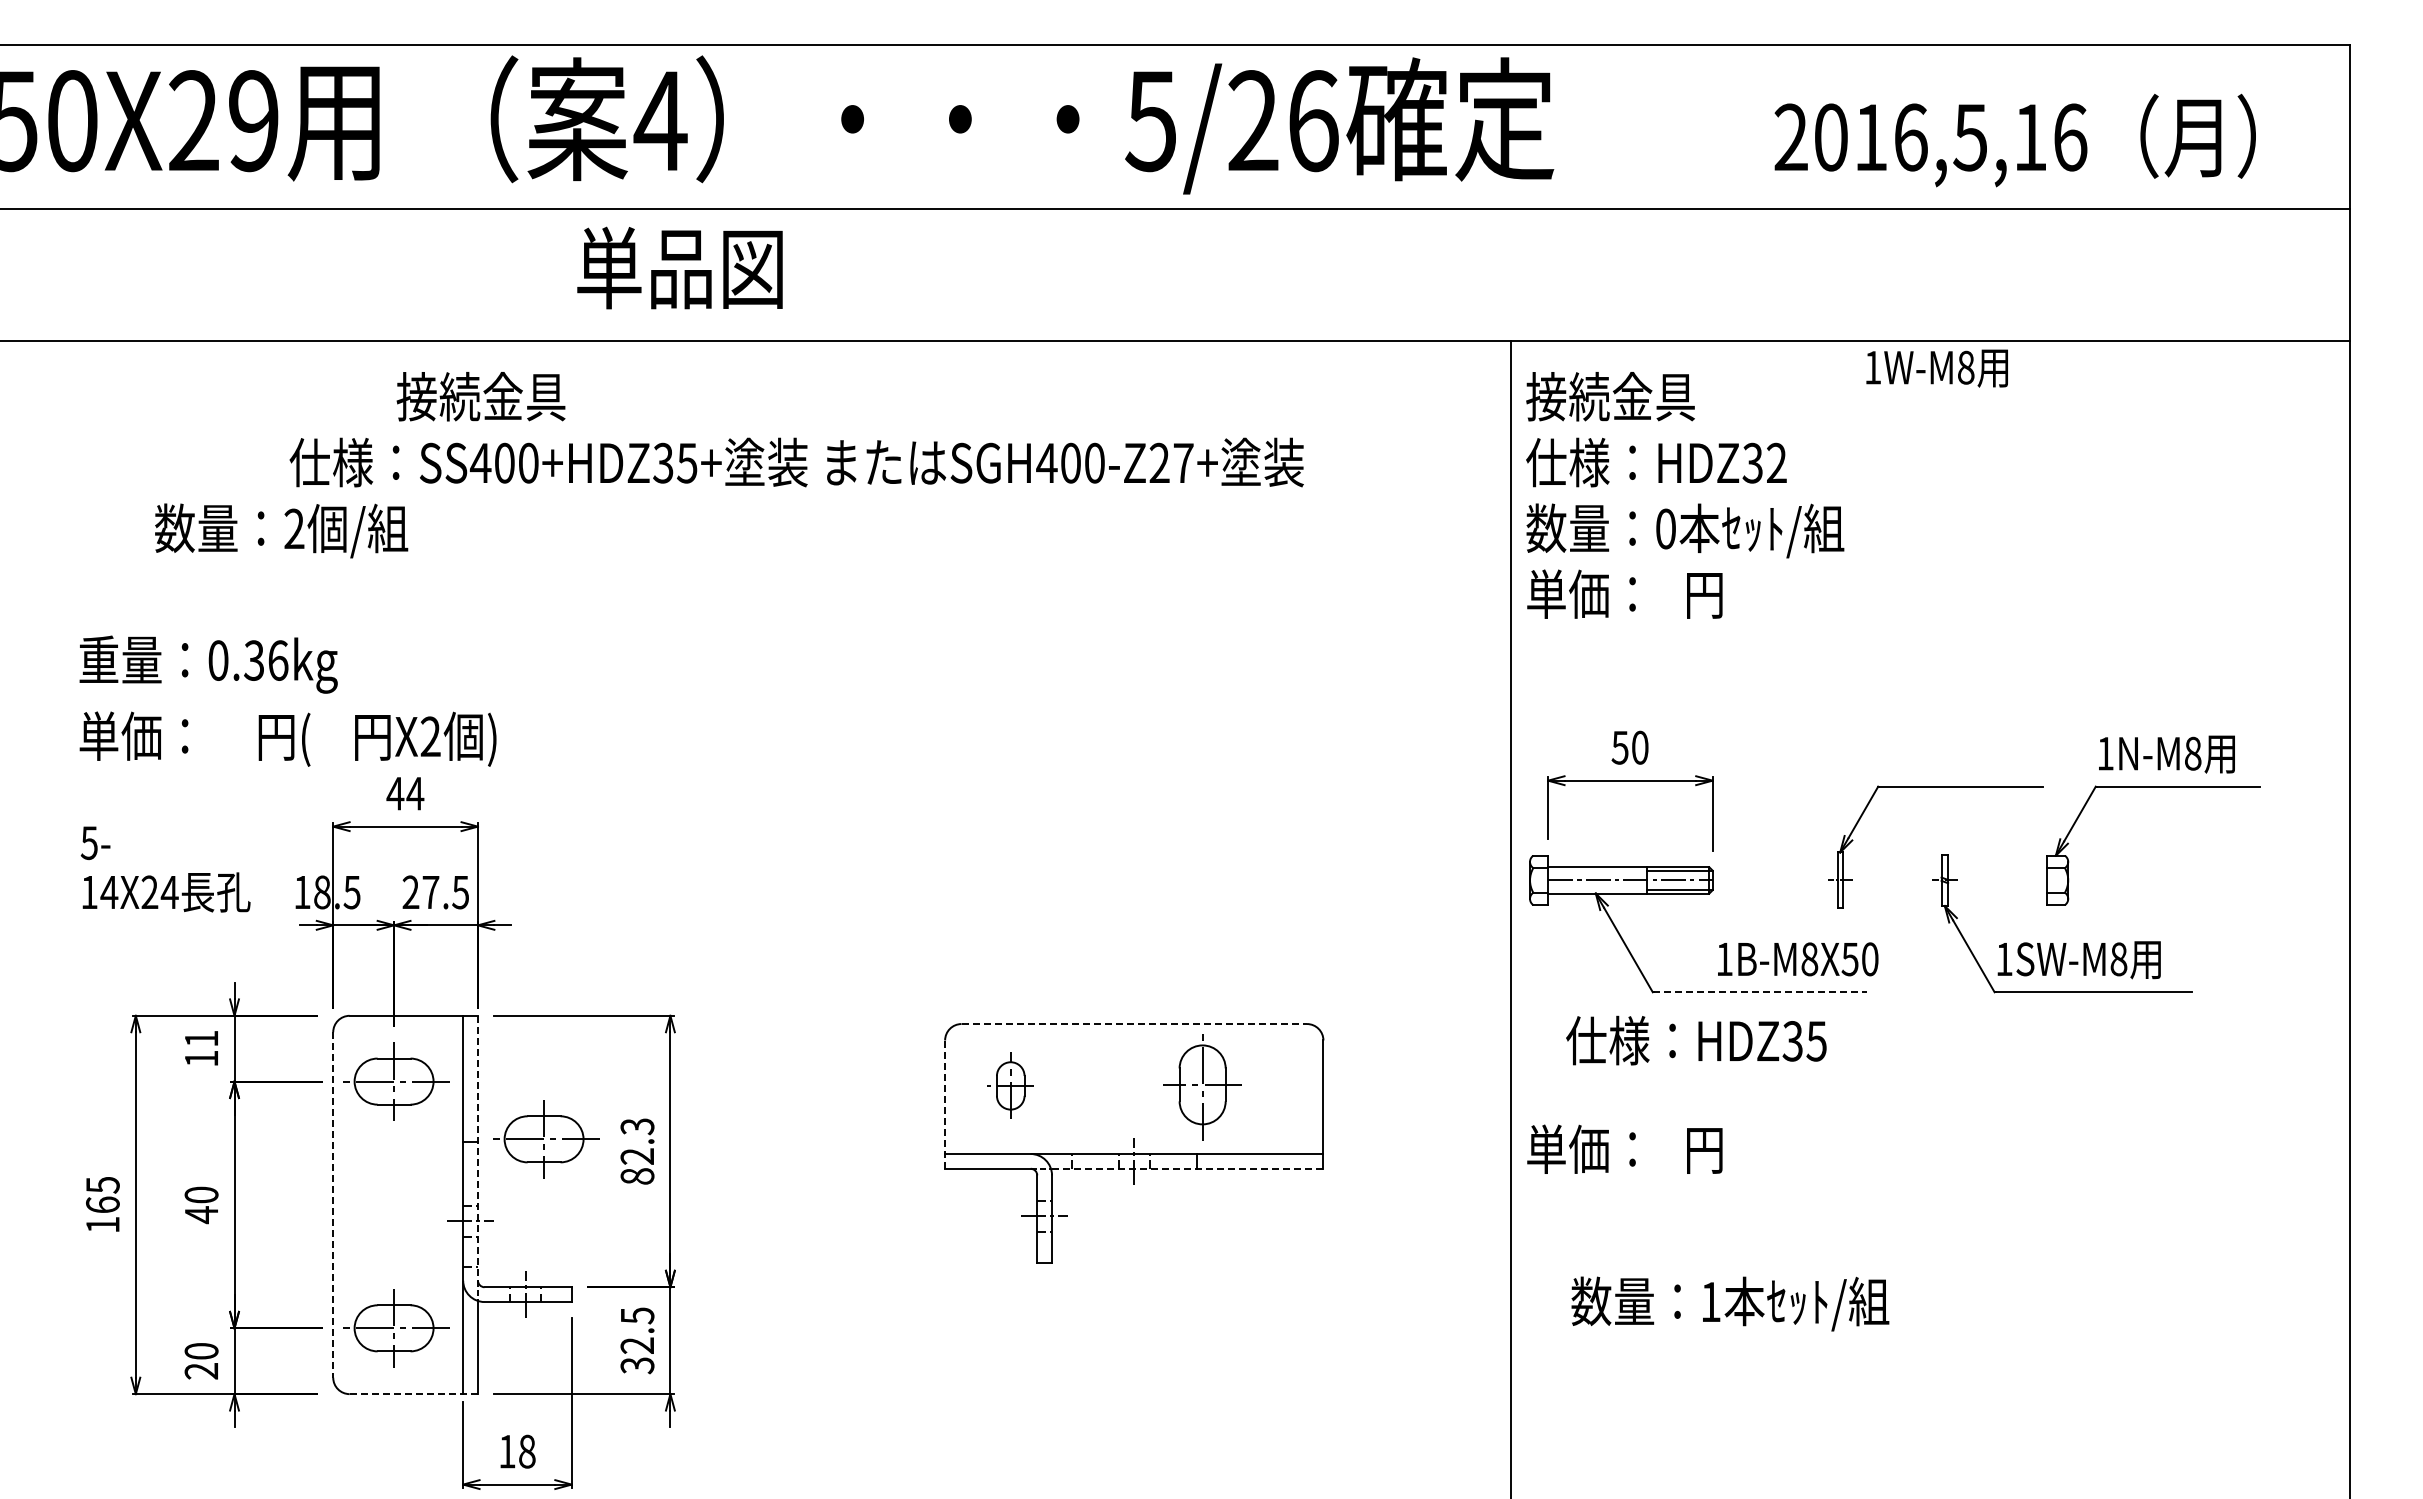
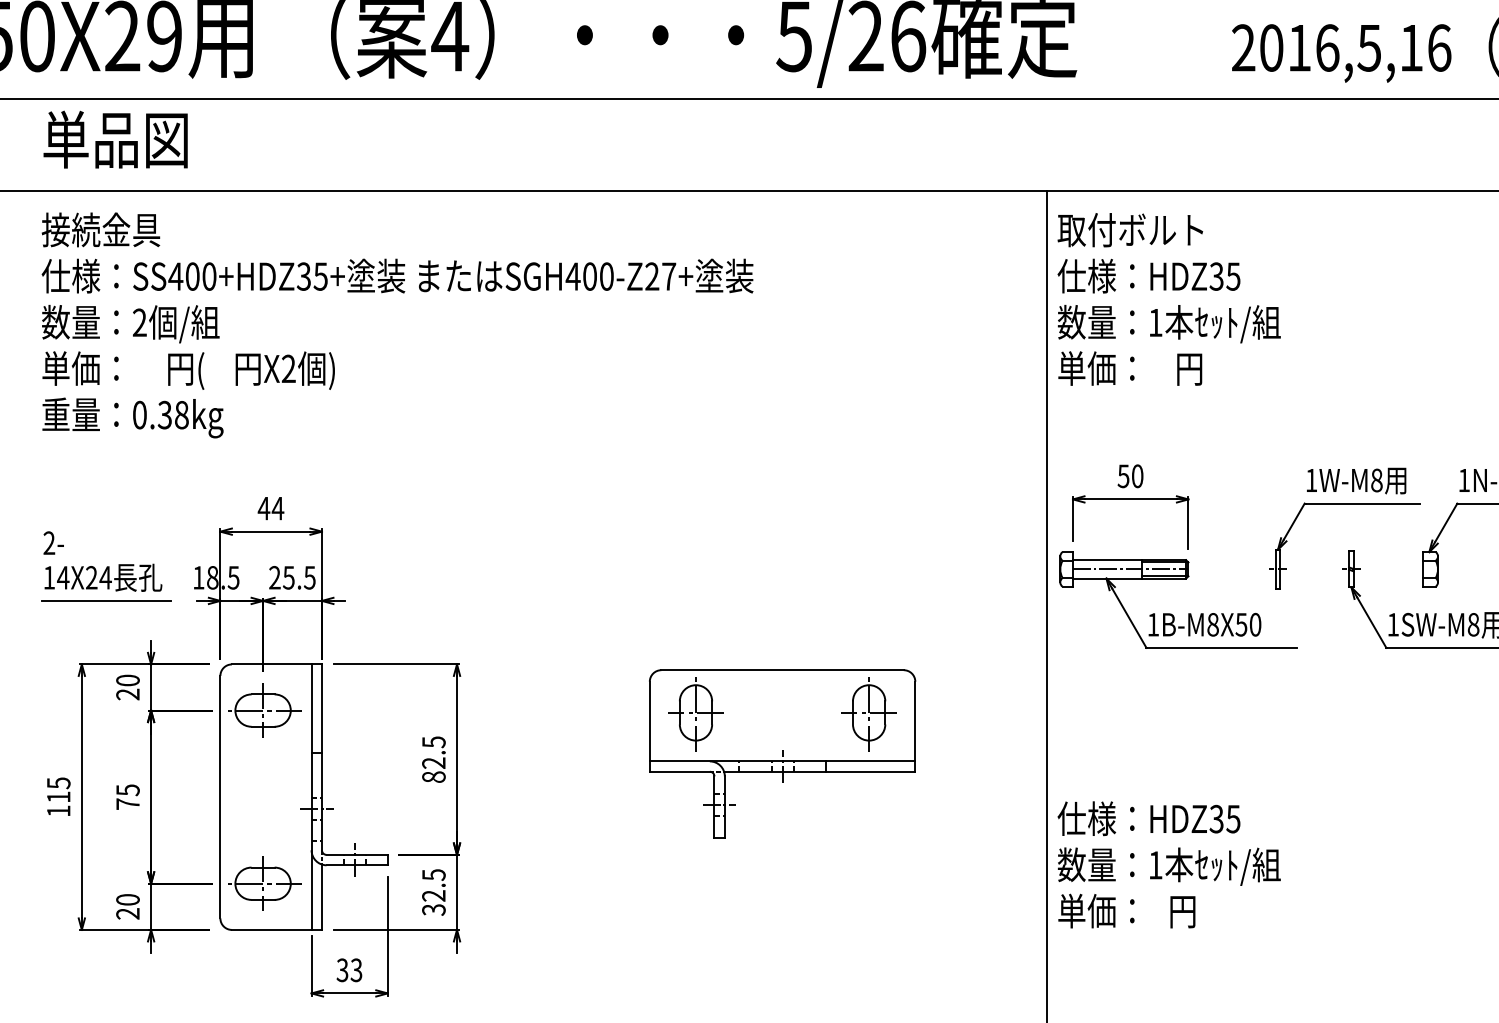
text: (679, 267) -> (115, 139), moved
text: (1936, 368) -> (1356, 481), moved
text: (480, 396) -> (100, 229), moved
text: (1629, 396) -> (1130, 229), 接続金具 -> 取付ボルト
text: (796, 462) -> (397, 276), moved
text: (1776, 462) -> (1233, 276), HDZ32 -> HDZ35
text: (1665, 528) -> (1155, 322), 0 -> 1
text: (281, 530) -> (130, 323), moved
text: (1709, 595) -> (1186, 369), 単価：   円 -> 単価：    円
text: (278, 660) -> (181, 415), 0.36kg -> 0.38kg
text: (287, 738) -> (188, 370), moved
text: (88, 843) -> (48, 543), 5- -> 2-
text: (430, 892) -> (288, 577), 27.5 -> 25.5
line: (170, 925) -> (106, 601), added
text: (1798, 959) -> (1205, 624), moved
line: (1759, 992) -> (1221, 648), dashed -> solid
line: (1134, 1024) -> (782, 670), dashed -> solid
text: (1696, 1040) -> (1149, 818), moved
text: (201, 1048) -> (127, 687), 11 -> 20
part: (1010, 1087) -> (695, 714), size x1.67
part: (1202, 1087) -> (869, 714), moved
line: (945, 1104) -> (650, 726), dashed -> solid
text: (636, 1126) -> (433, 742), 82.3 -> 82.5
part: (546, 1139) -> (370, 751), removed
line: (477, 1148) -> (321, 757), dashed -> solid
text: (1624, 1148) -> (1126, 910), moved
line: (1186, 1168) -> (819, 771), dashed -> solid
text: (102, 1204) -> (58, 796), 165 -> 115
line: (333, 1204) -> (220, 796), dashed -> solid
text: (201, 1205) -> (127, 797), 40 -> 75
text: (1730, 1303) -> (1169, 866), moved
line: (413, 1394) -> (276, 930), dashed -> solid
text: (516, 1451) -> (349, 970), 18 -> 33

